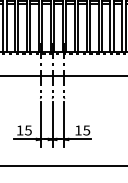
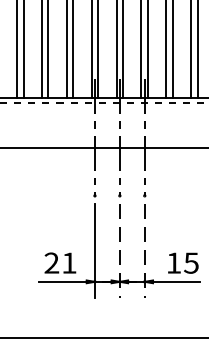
line: (52, 124) -> (119, 250), solid -> dashed
line: (64, 124) -> (144, 250), solid -> dashed
text: (23, 130) -> (59, 263), 15 -> 21

